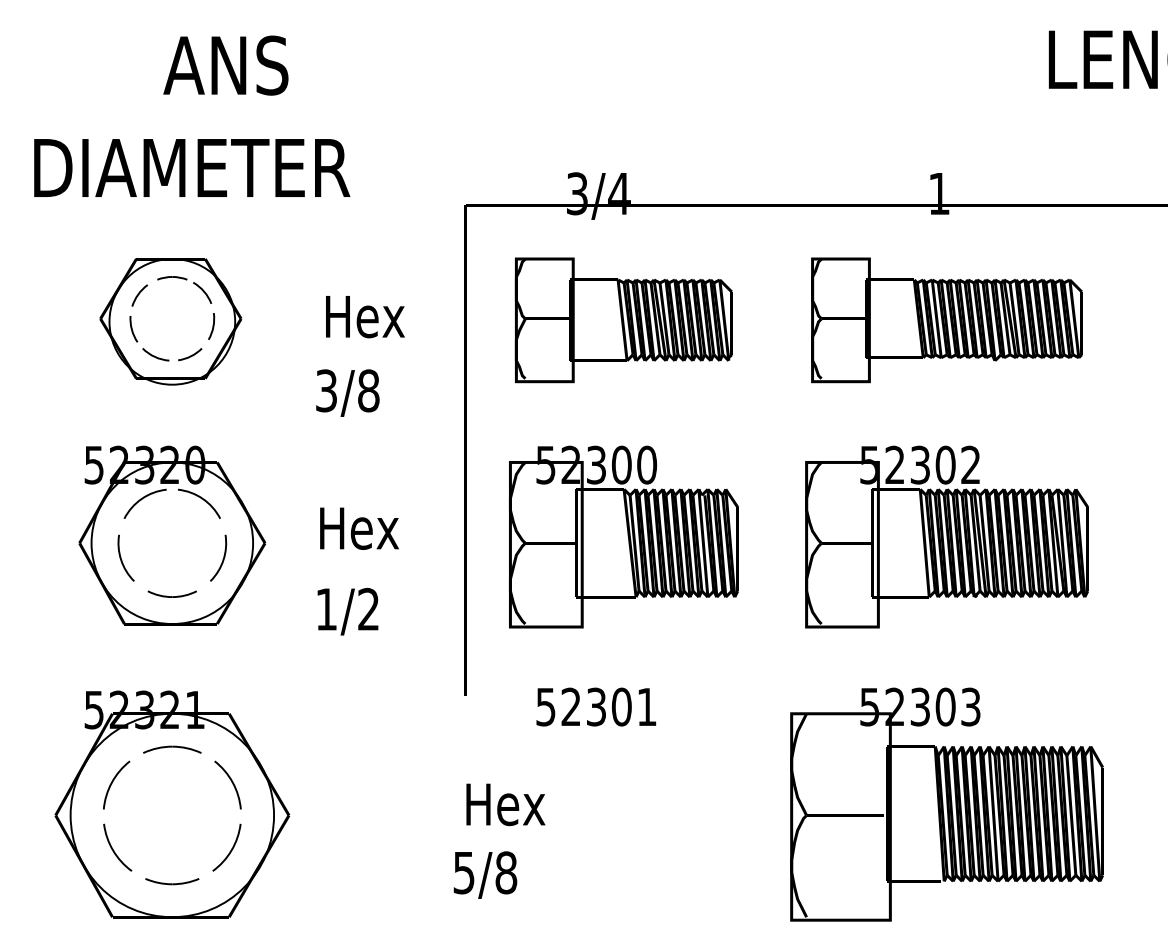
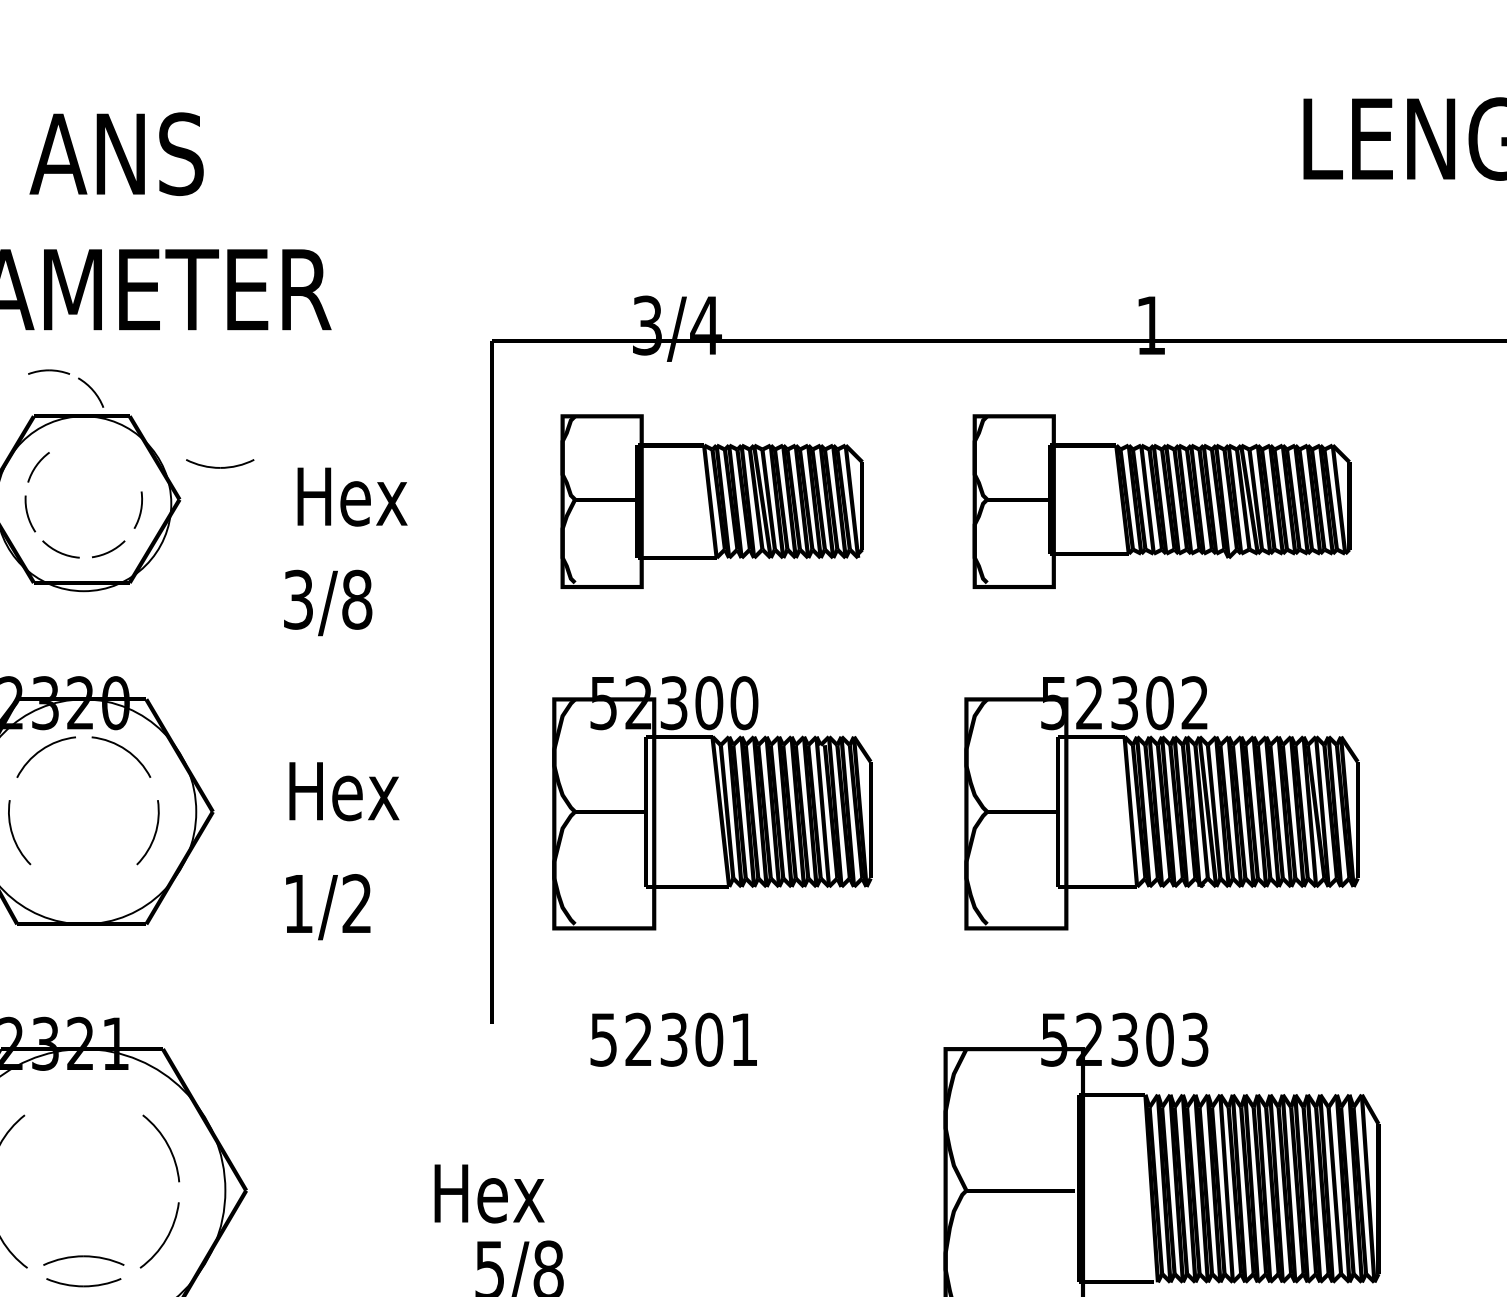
text: (225, 65) -> (116, 154), moved
part: (185, 280) -> (67, 375), moved
part: (171, 593) -> (219, 462), moved
part: (172, 749) -> (84, 1260), moved
text: (505, 804) -> (489, 1193), moved

